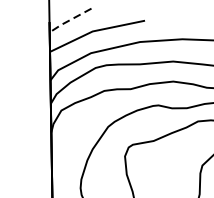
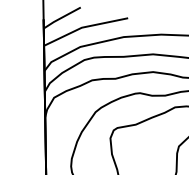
line: (69, 19) -> (61, 17), dashed -> solid

